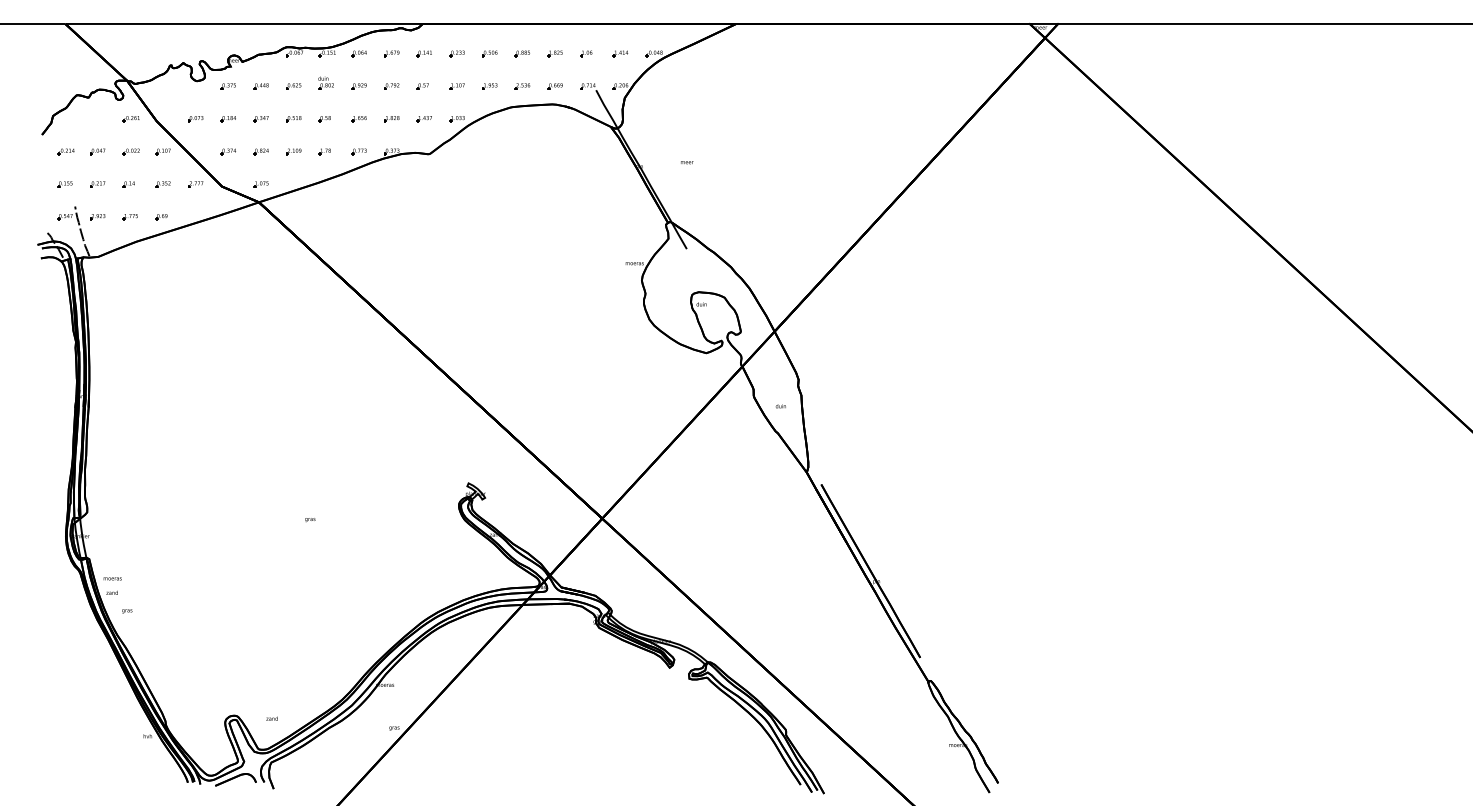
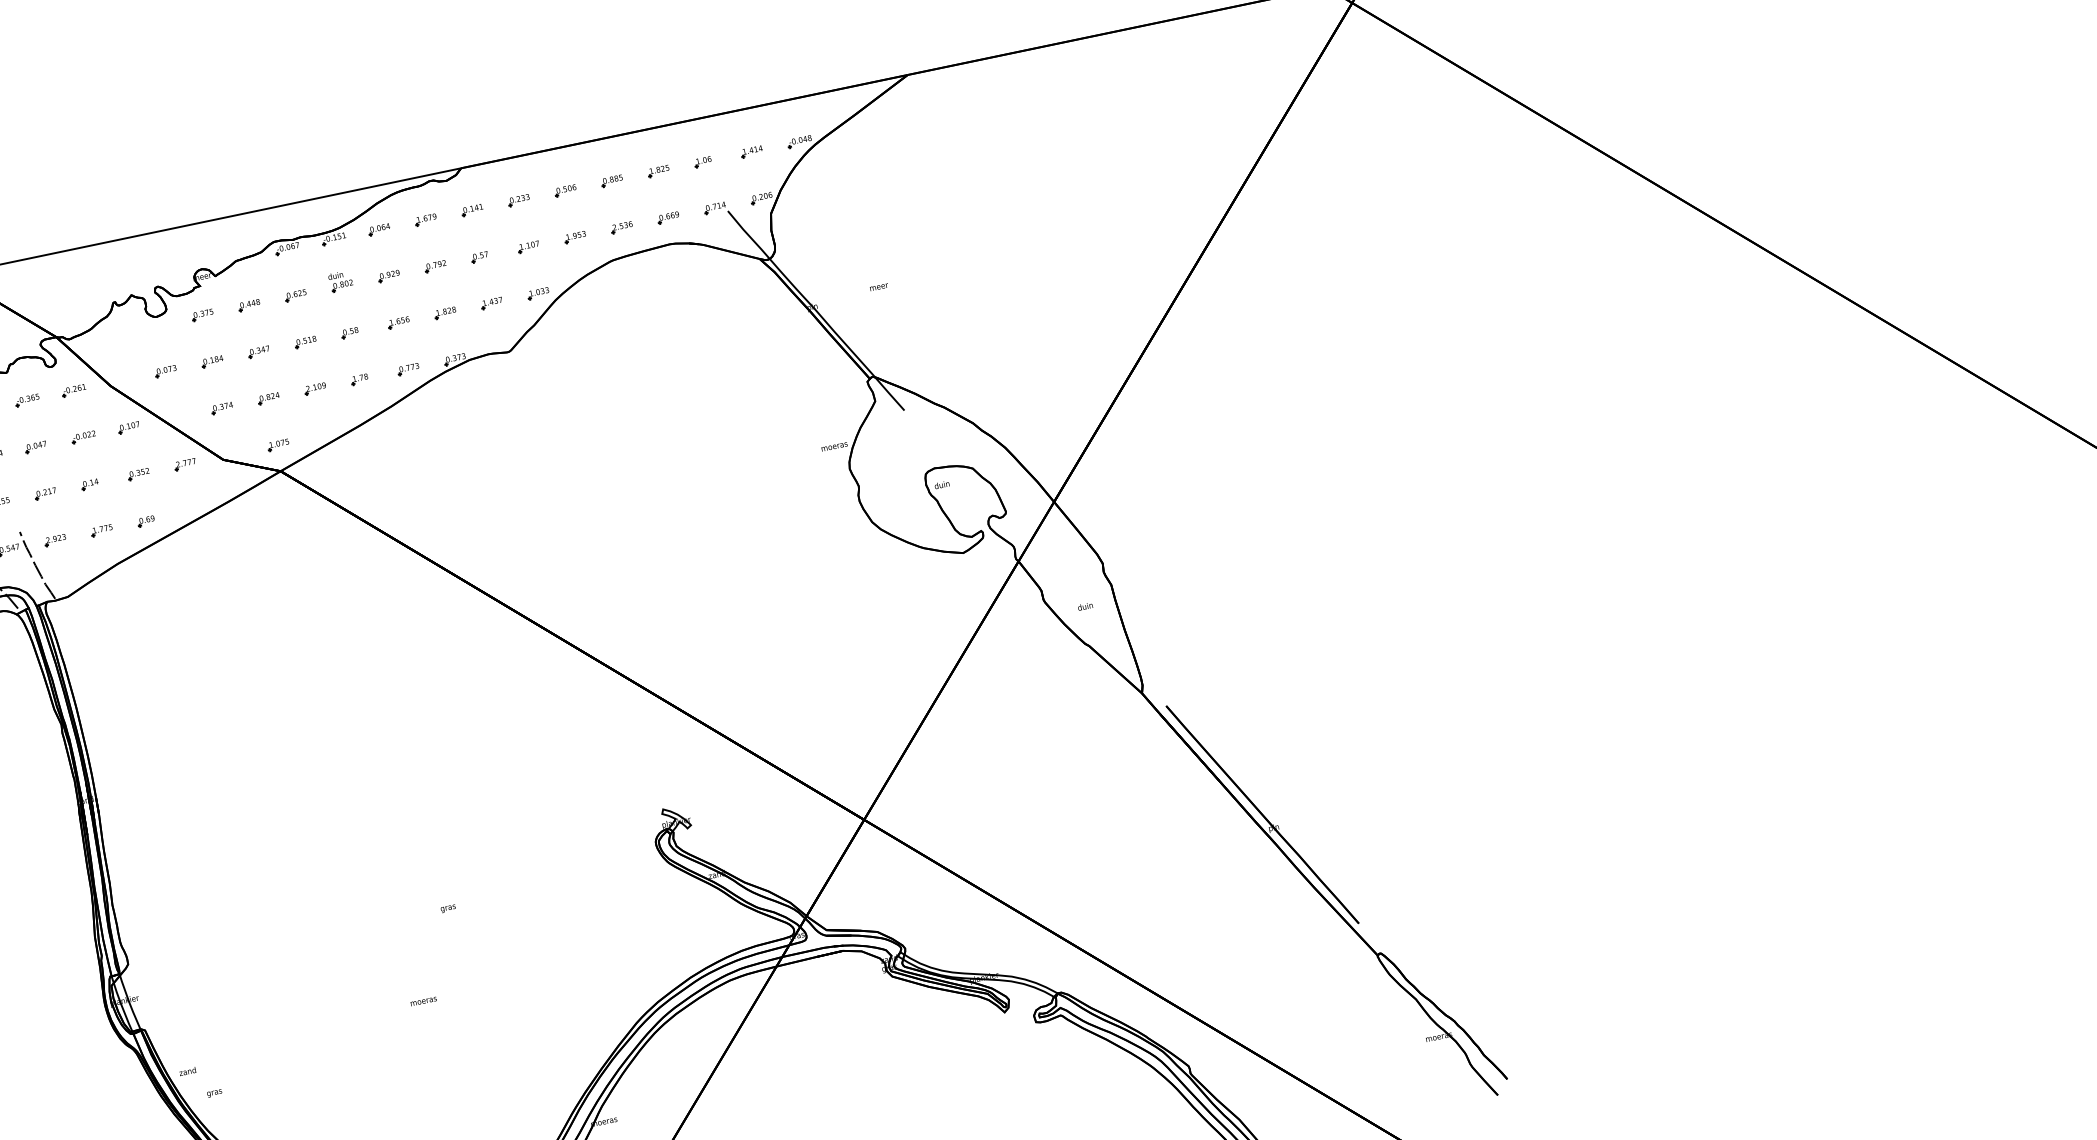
part: (98, 119) -> (27, 401), added
text: (112, 578) -> (423, 1001), moved

